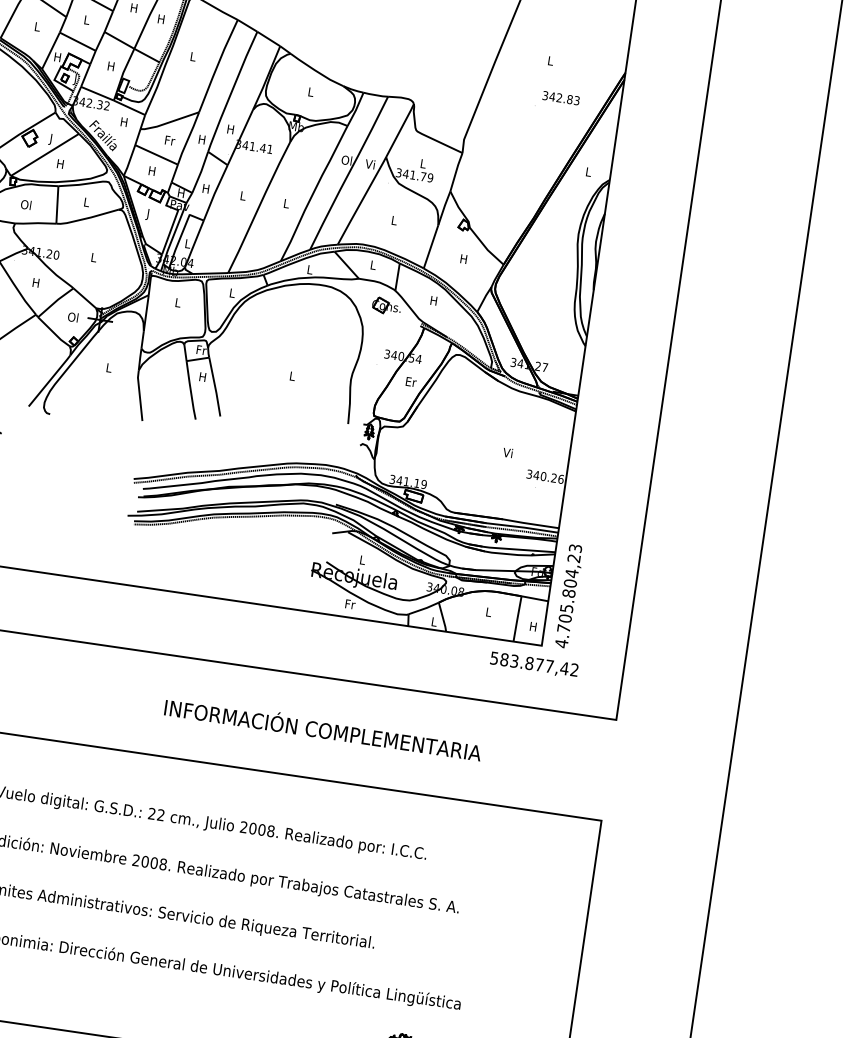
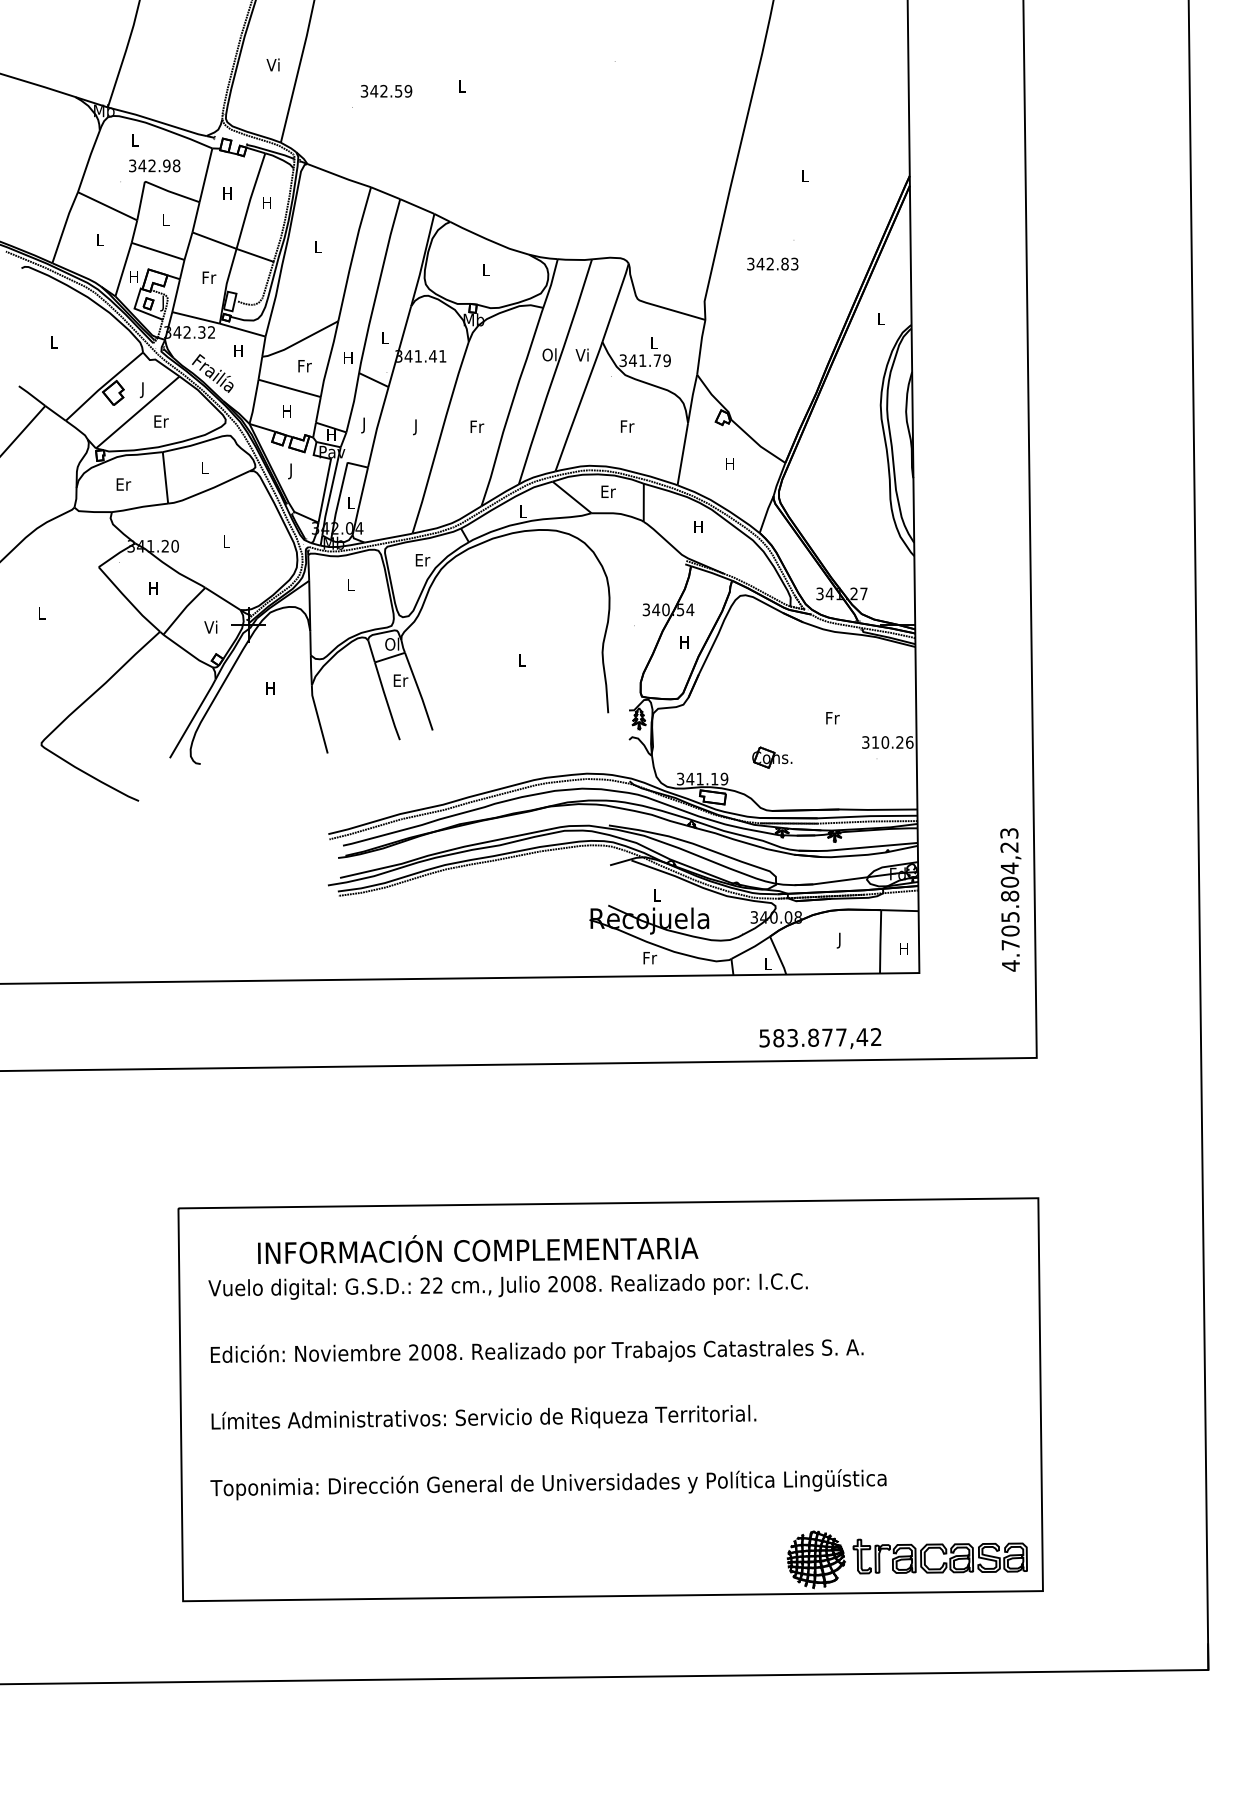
text: (111, 66) -> (209, 277), H -> Fr
text: (561, 97) -> (772, 263), moved
text: (230, 129) -> (384, 337), H -> L
text: (60, 164) -> (161, 421), H -> Er
text: (205, 189) -> (363, 425), H -> J
text: (243, 197) -> (416, 427), L -> J
text: (286, 203) -> (477, 426), L -> Fr
text: (26, 204) -> (123, 483), Ol -> Er
text: (394, 220) -> (627, 426), L -> Fr
text: (373, 265) -> (608, 491), L -> Er
text: (232, 293) -> (422, 560), L -> Er
part: (386, 306) -> (772, 757), moved
text: (73, 316) -> (211, 626), Ol -> Vi
text: (201, 349) -> (392, 643), Fr -> Ol
text: (108, 367) -> (270, 688), L -> H
text: (202, 377) -> (400, 680), H -> Er
text: (411, 382) -> (685, 642), Er -> H
text: (508, 452) -> (832, 717), Vi -> Fr
text: (536, 475) -> (875, 742), 340.26 -> 310.26
text: (568, 595) -> (1010, 899), moved
text: (488, 613) -> (839, 940), L -> J
text: (534, 664) -> (820, 1038), moved
text: (323, 729) -> (478, 1249), moved

